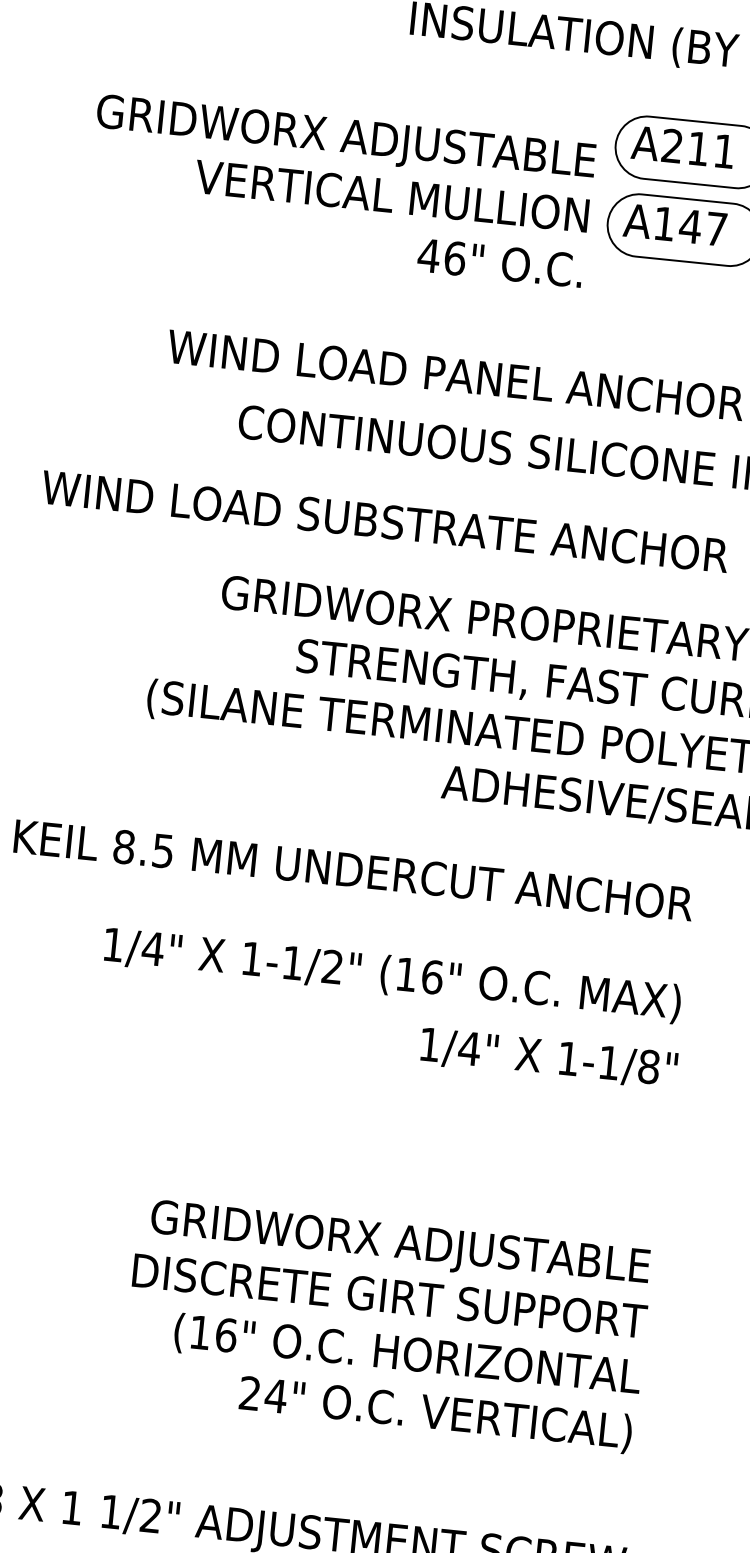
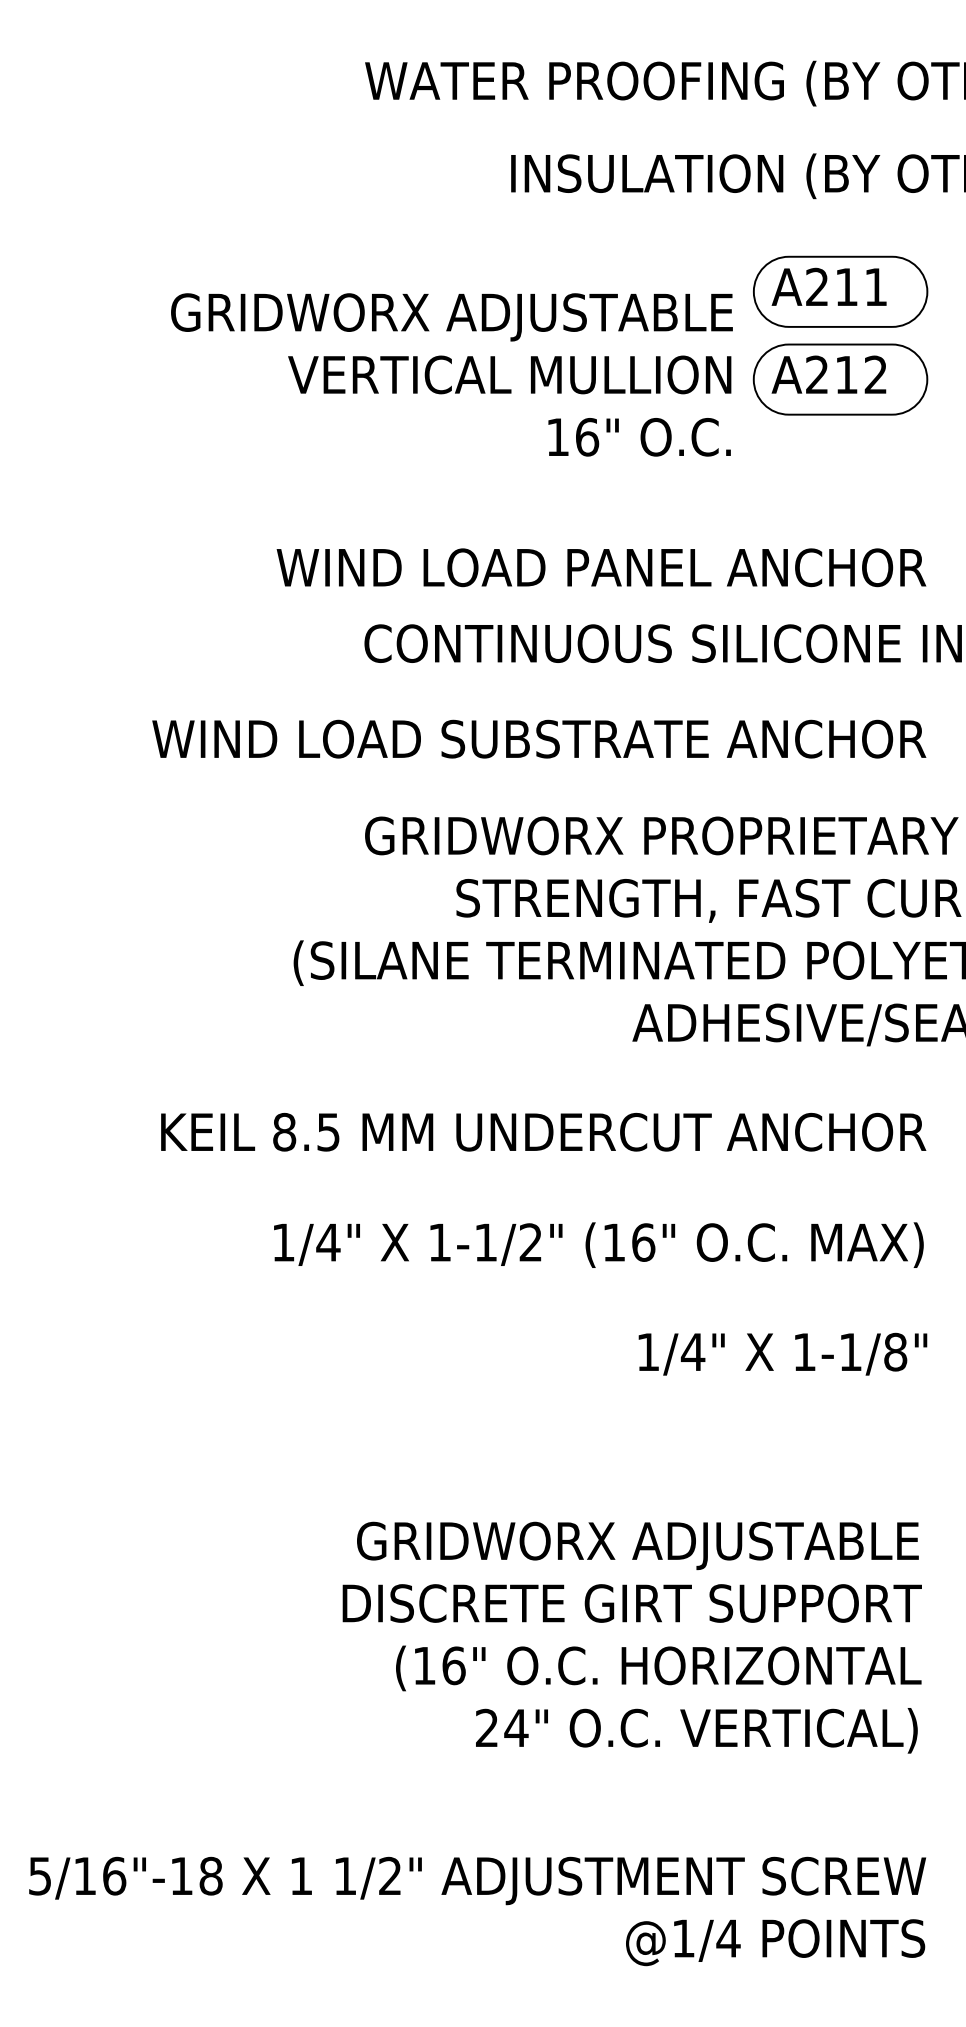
text: (690, 226) -> (846, 374), A147 -> A212
text: (428, 255) -> (557, 436), 46" -> 16"
text: (548, 1057) -> (782, 1353), moved

